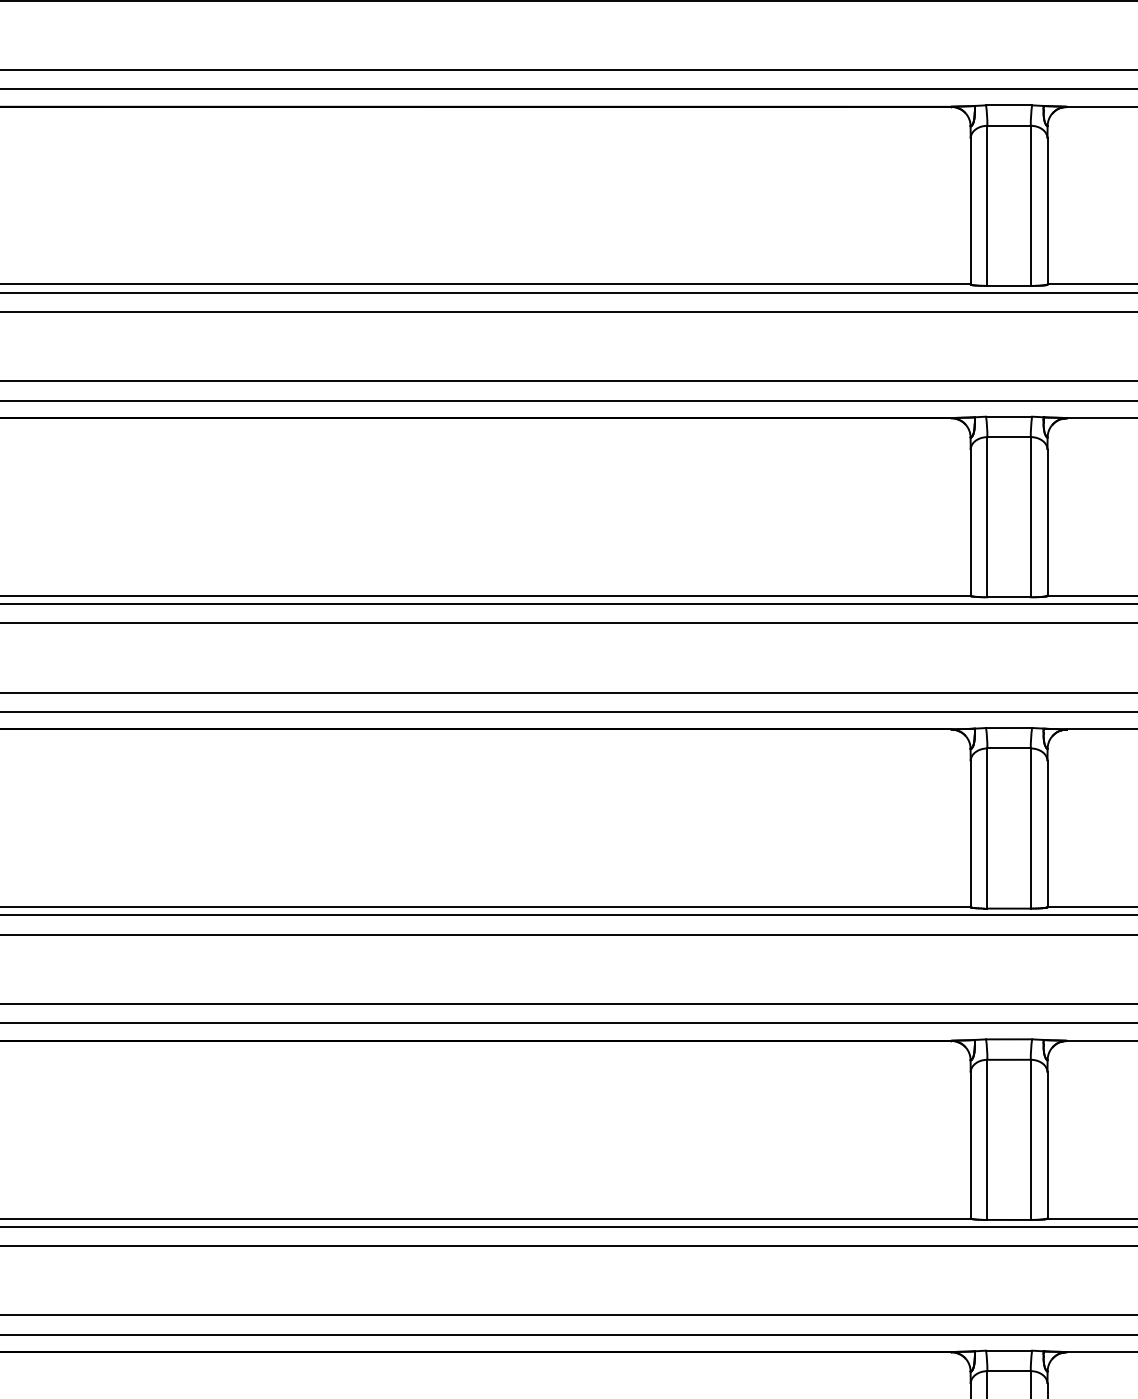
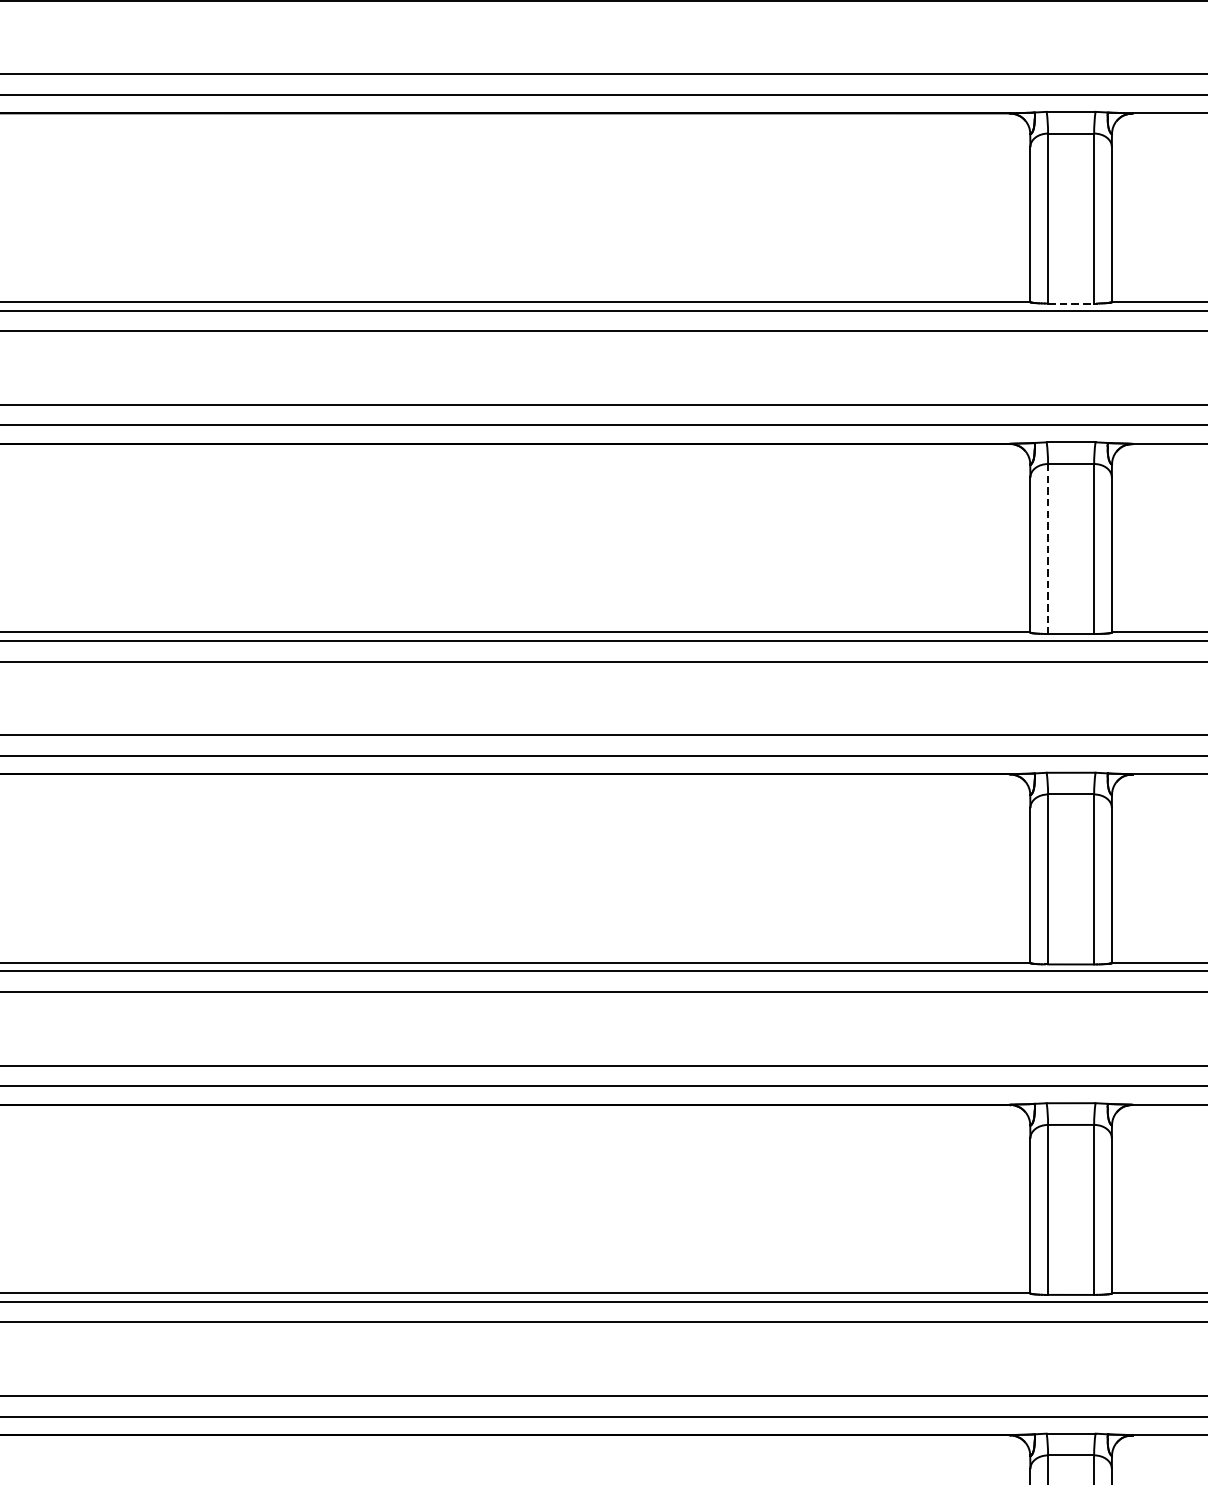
line: (1009, 285) -> (1071, 303), solid -> dashed
line: (987, 517) -> (1048, 549), solid -> dashed

